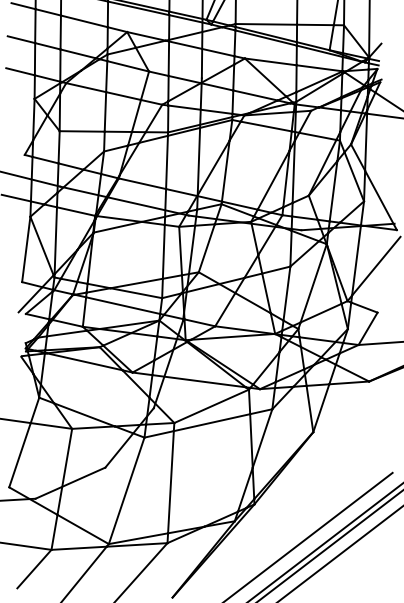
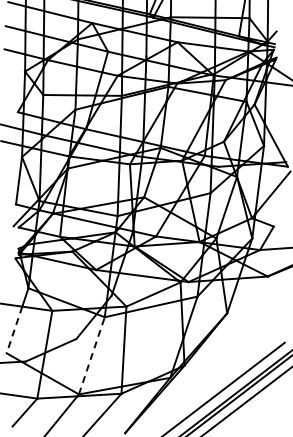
line: (19, 454) -> (14, 329), solid -> dashed
line: (126, 490) -> (91, 355), solid -> dashed

